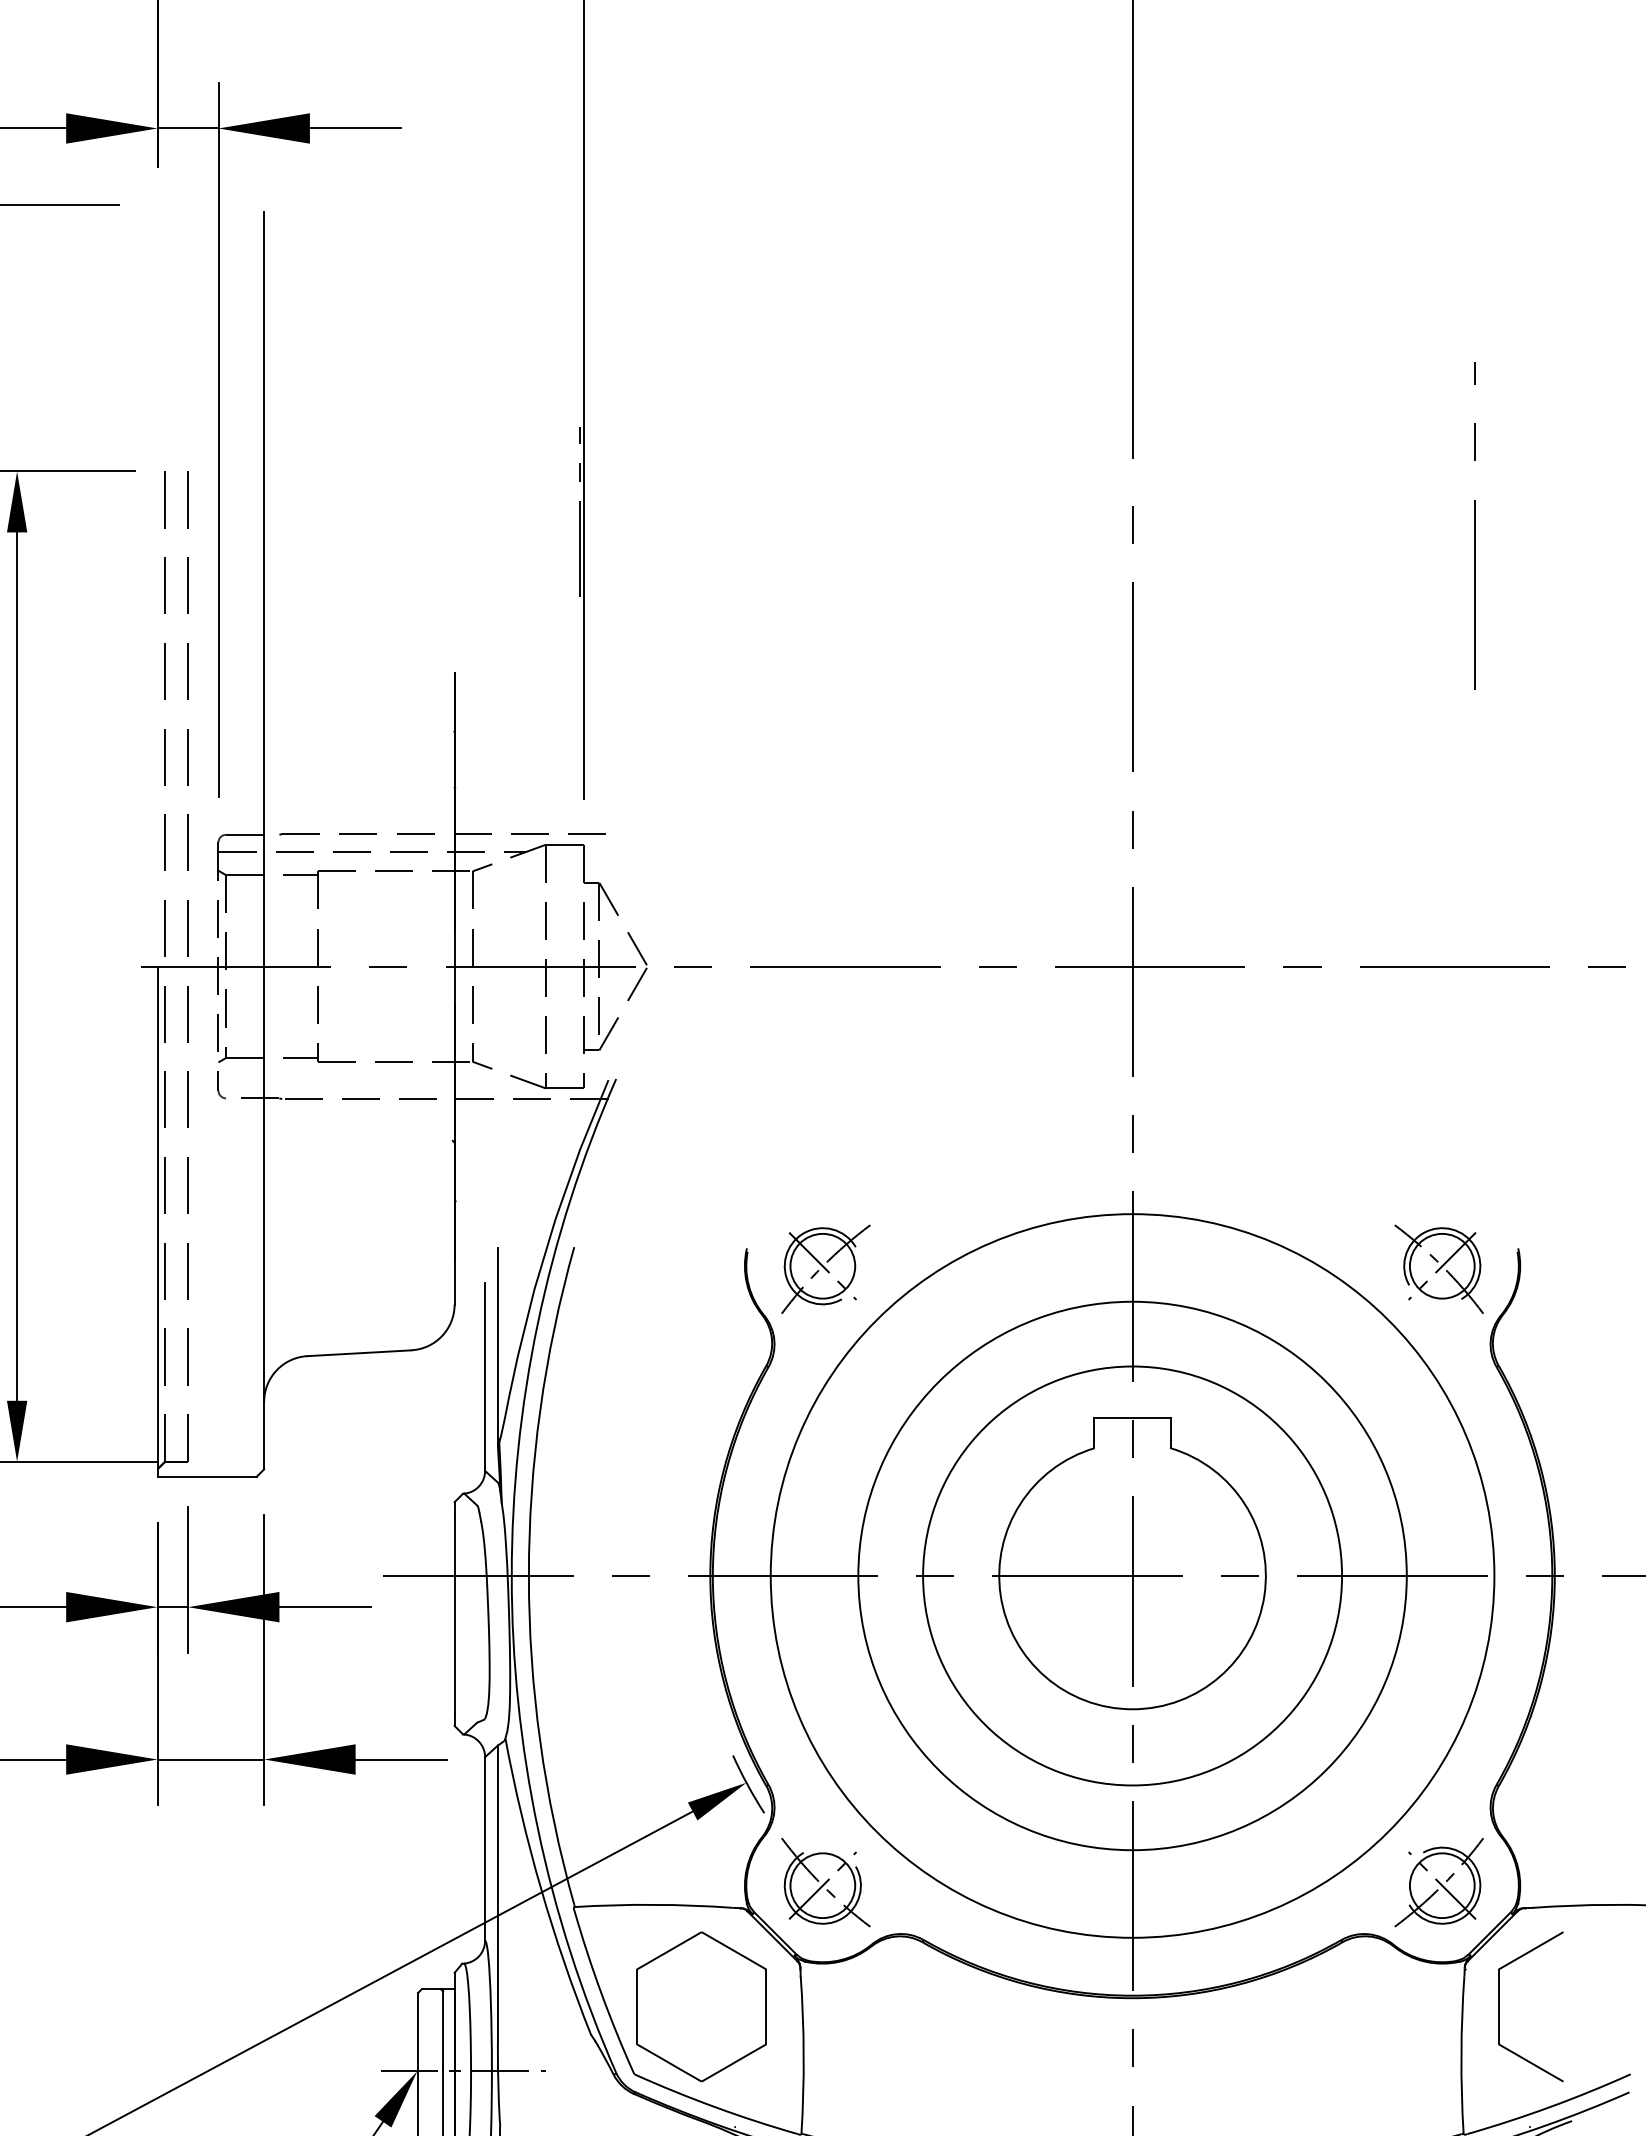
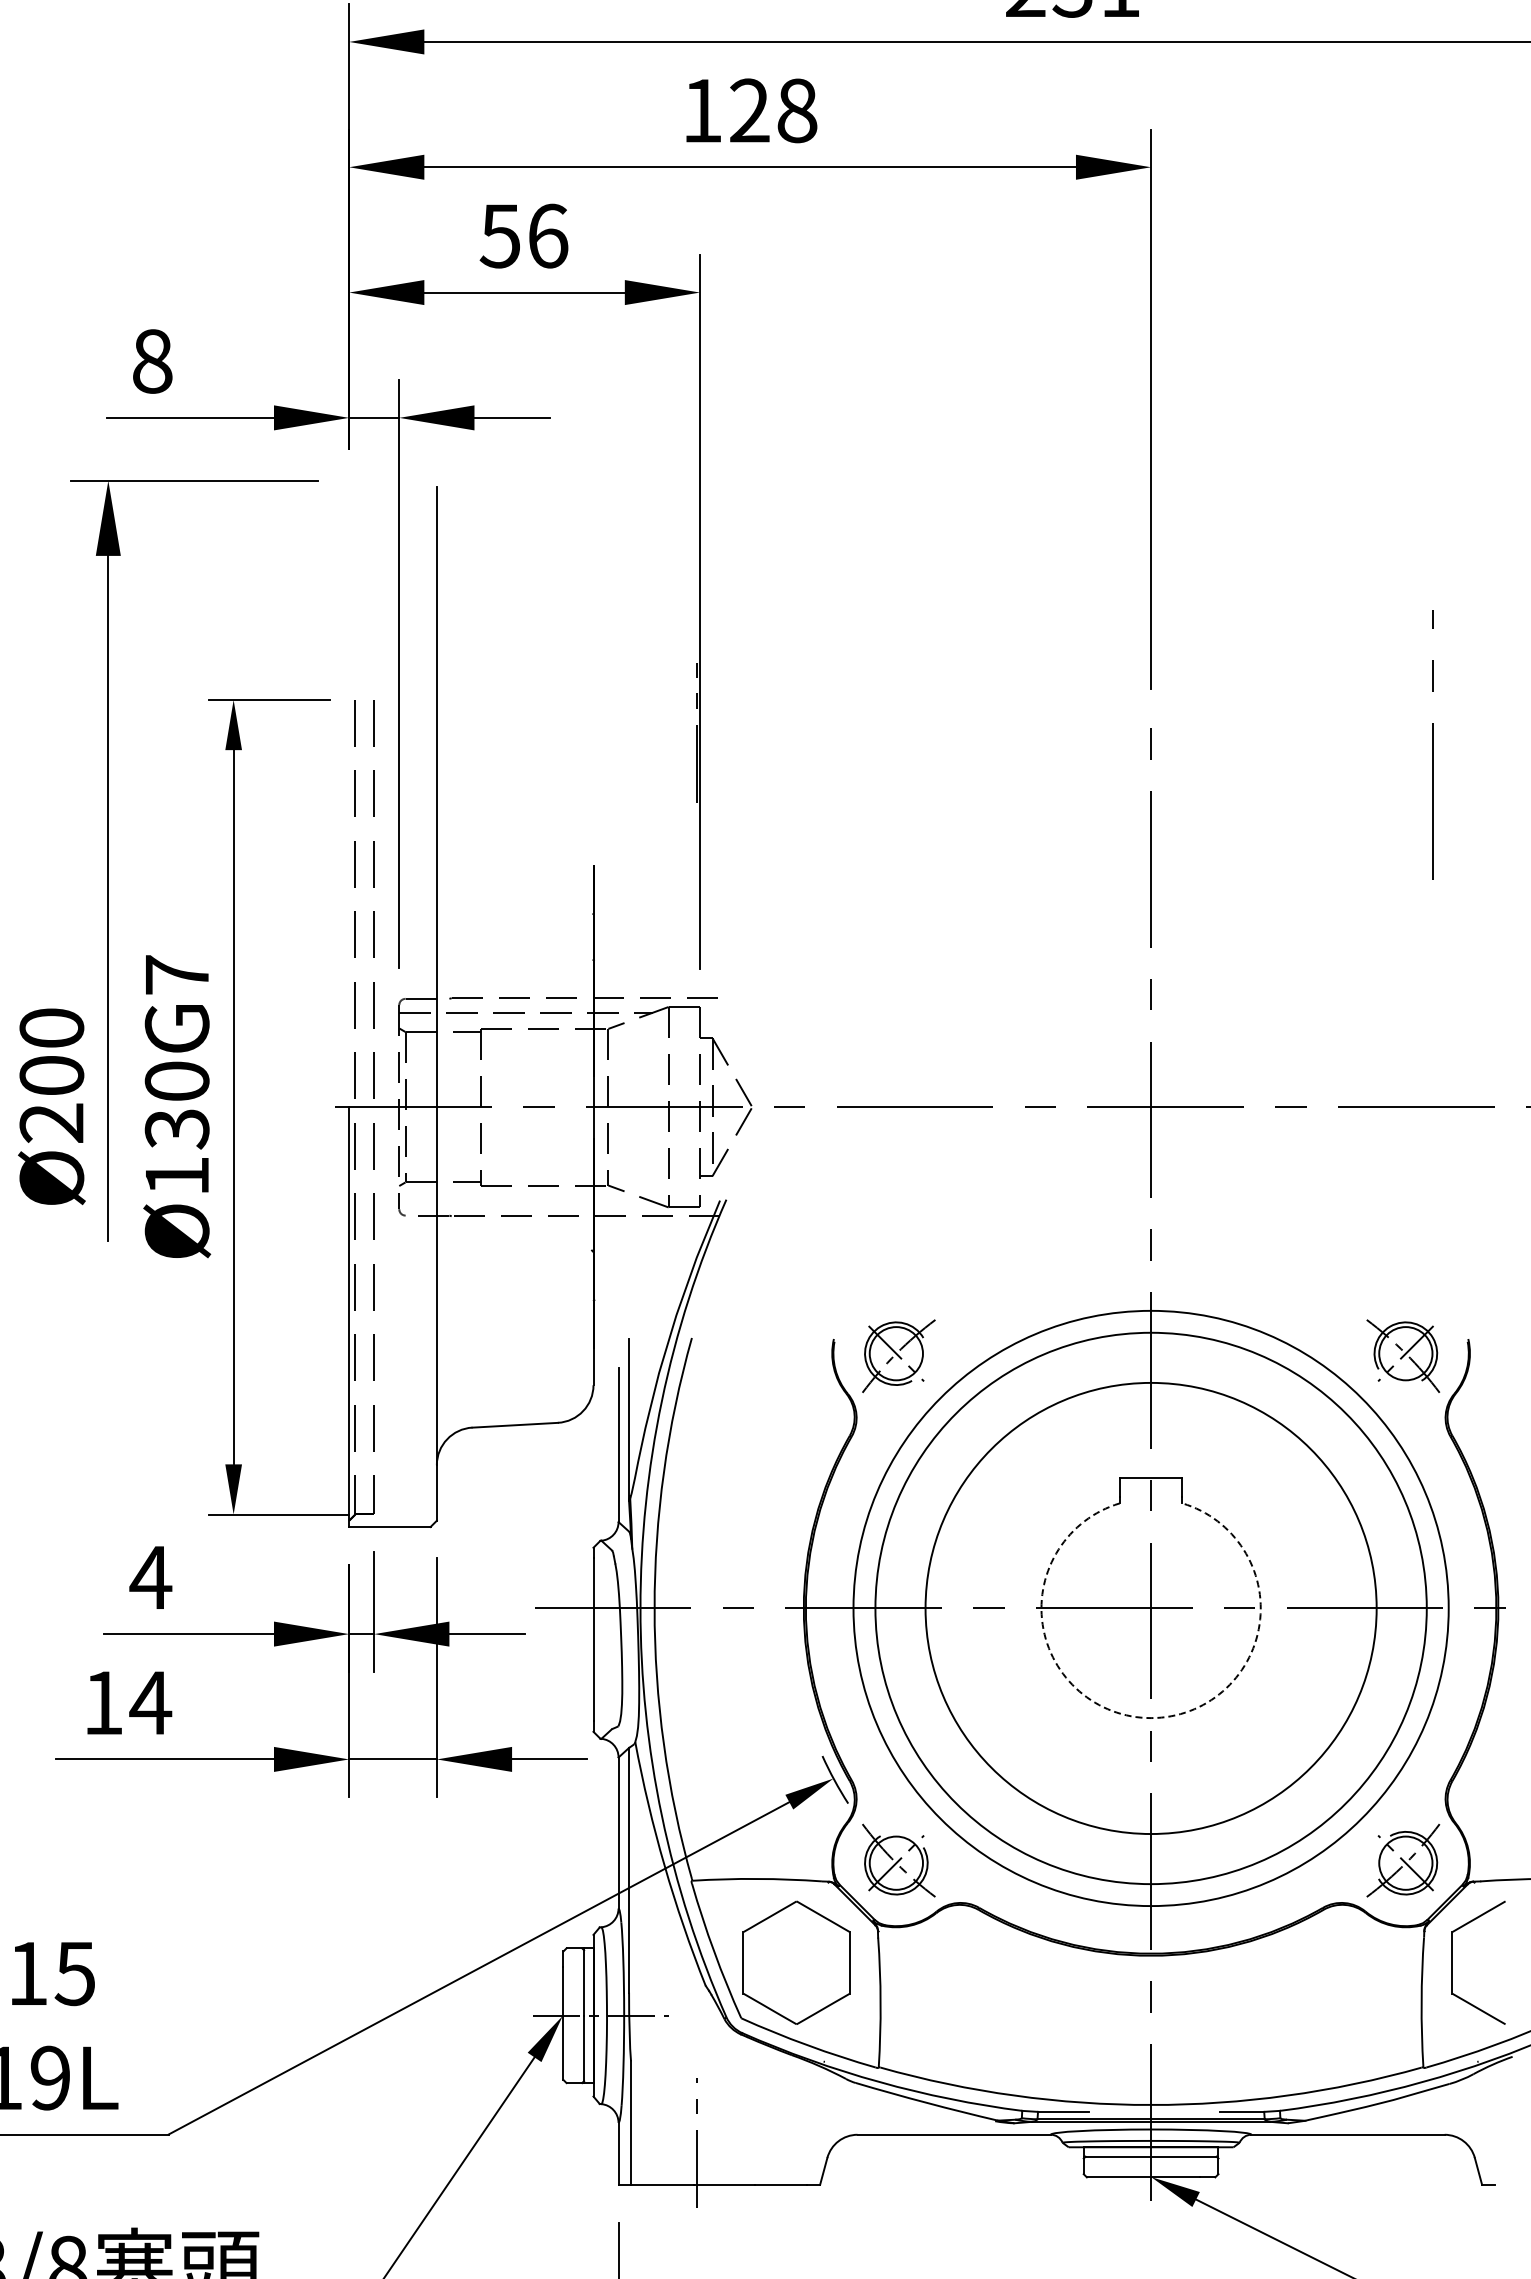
circle: (1131, 1576) -> (1150, 1608), size x1.6
arc: (1133, 1709) -> (1151, 1718), solid -> dashed

